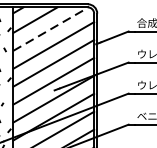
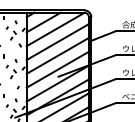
line: (50, 29) -> (55, 29), dashed -> solid

